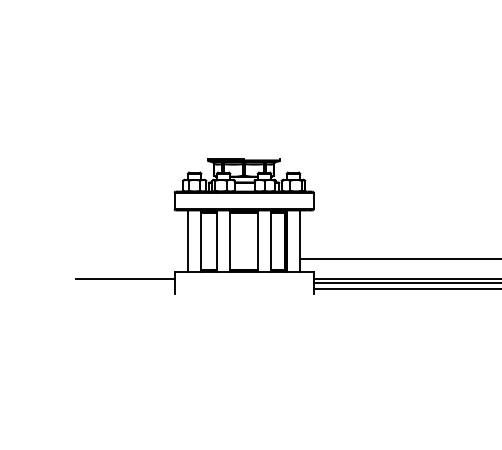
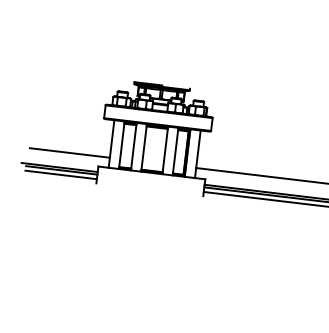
line: (135, 259) -> (69, 153), added
line: (127, 282) -> (61, 170), added
line: (127, 288) -> (60, 174), added

